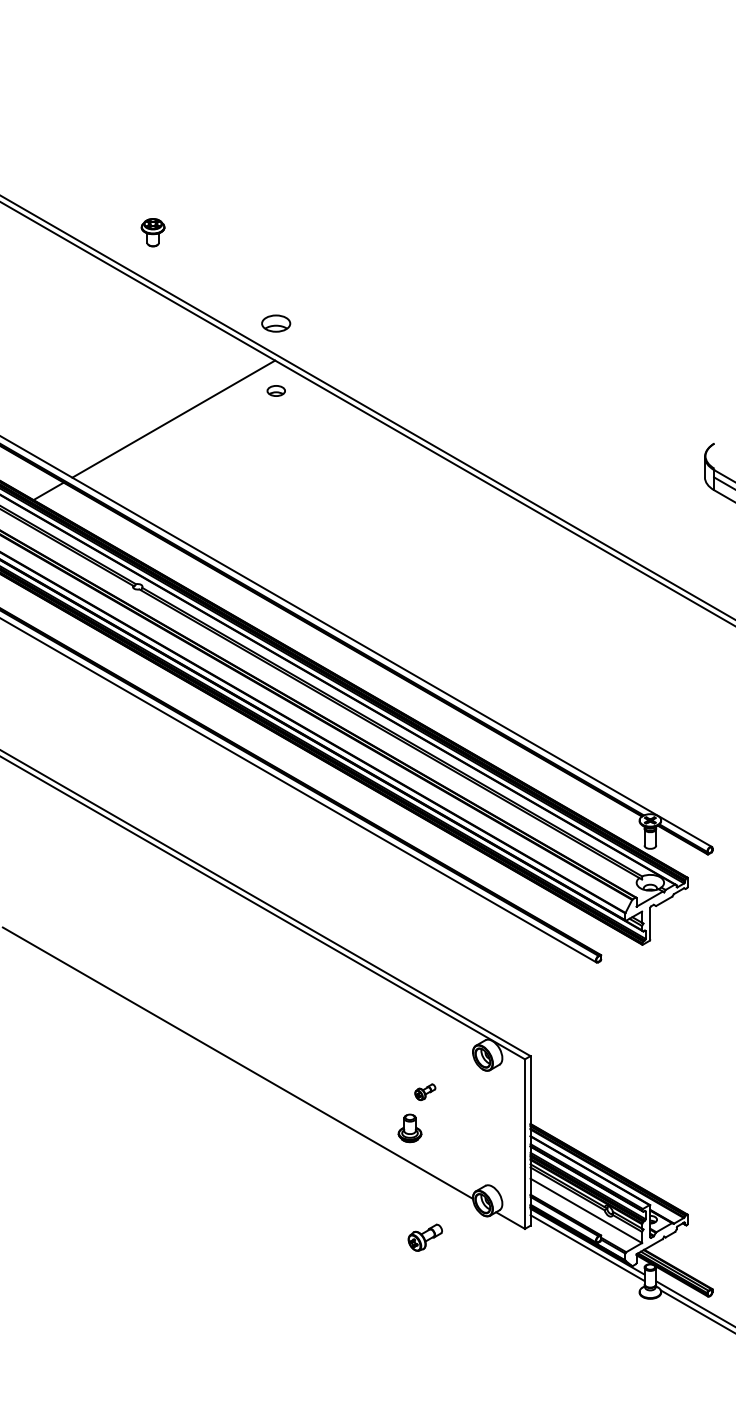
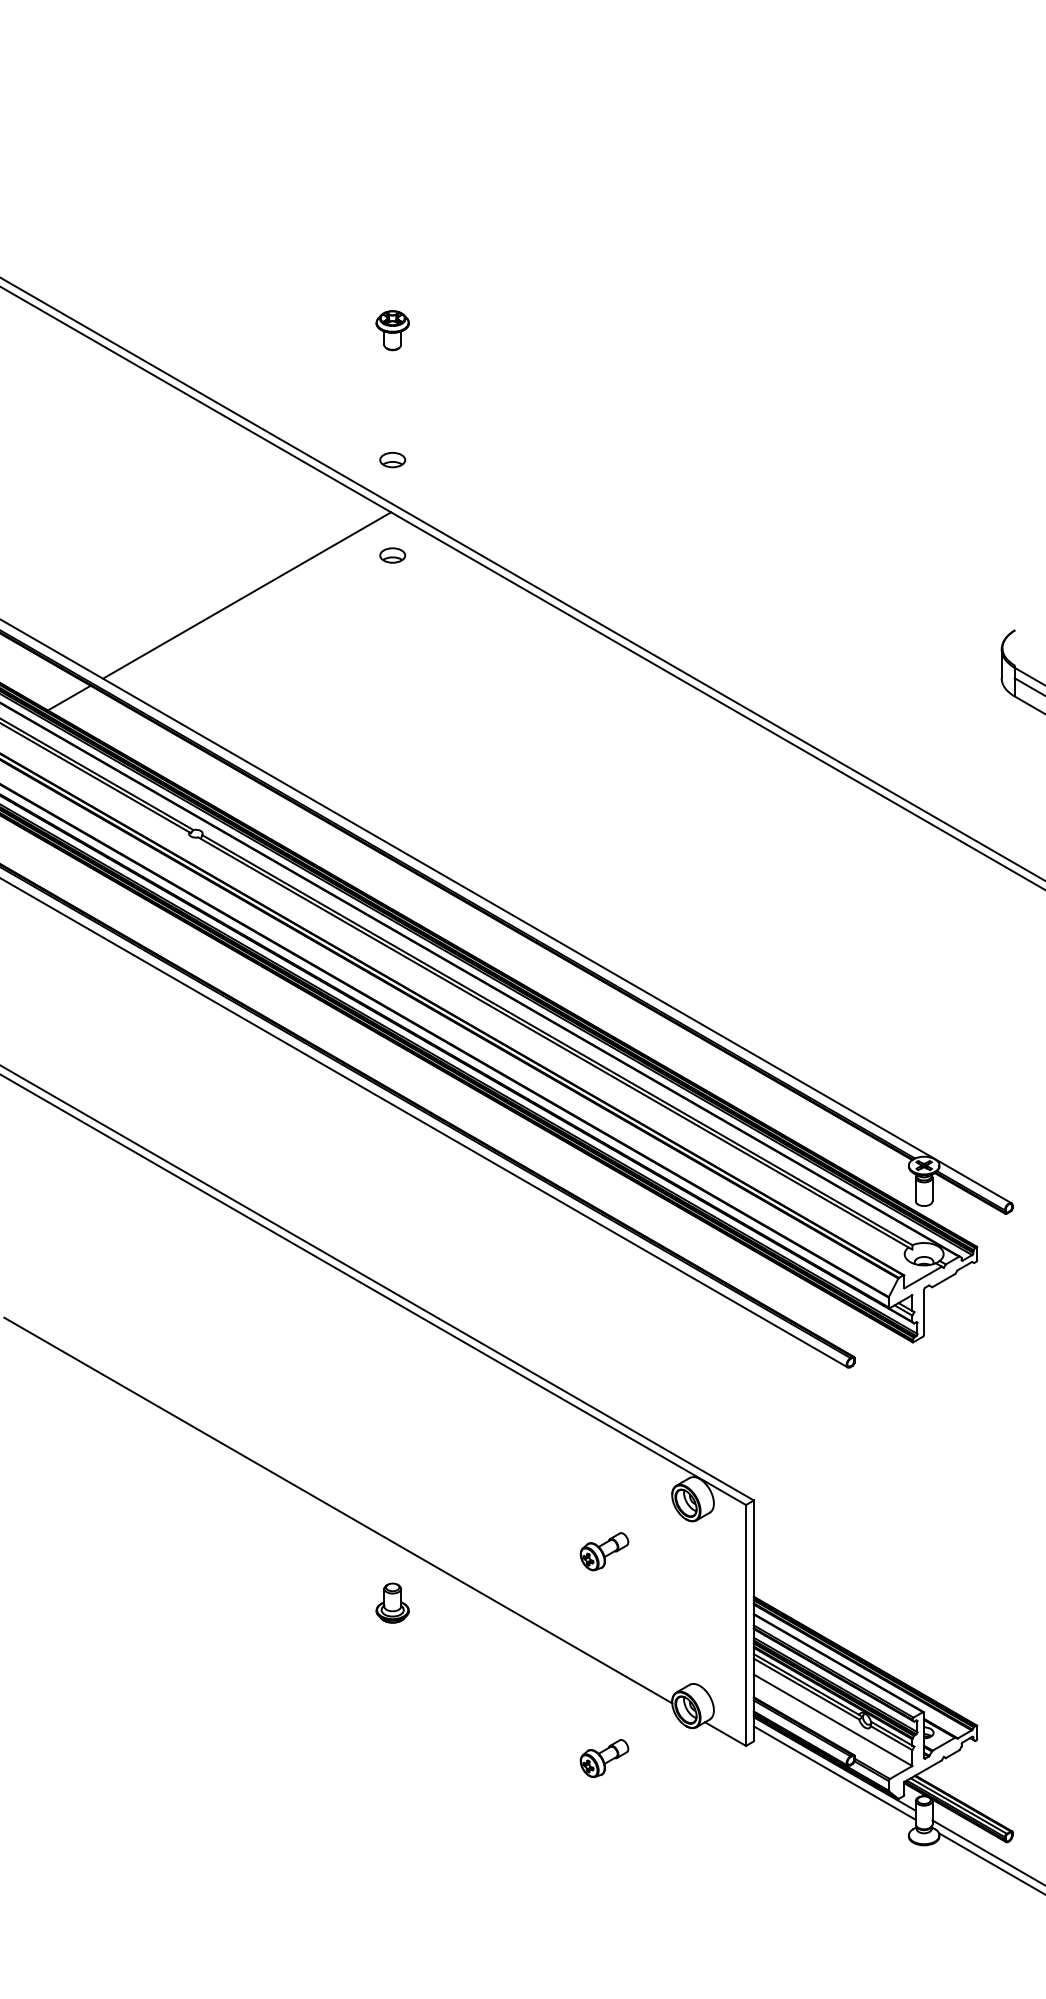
part: (152, 232) -> (392, 330), moved
part: (276, 324) -> (392, 460), size x0.62
part: (425, 1092) -> (604, 1551), size x1.67
part: (409, 1127) -> (392, 1602), moved

